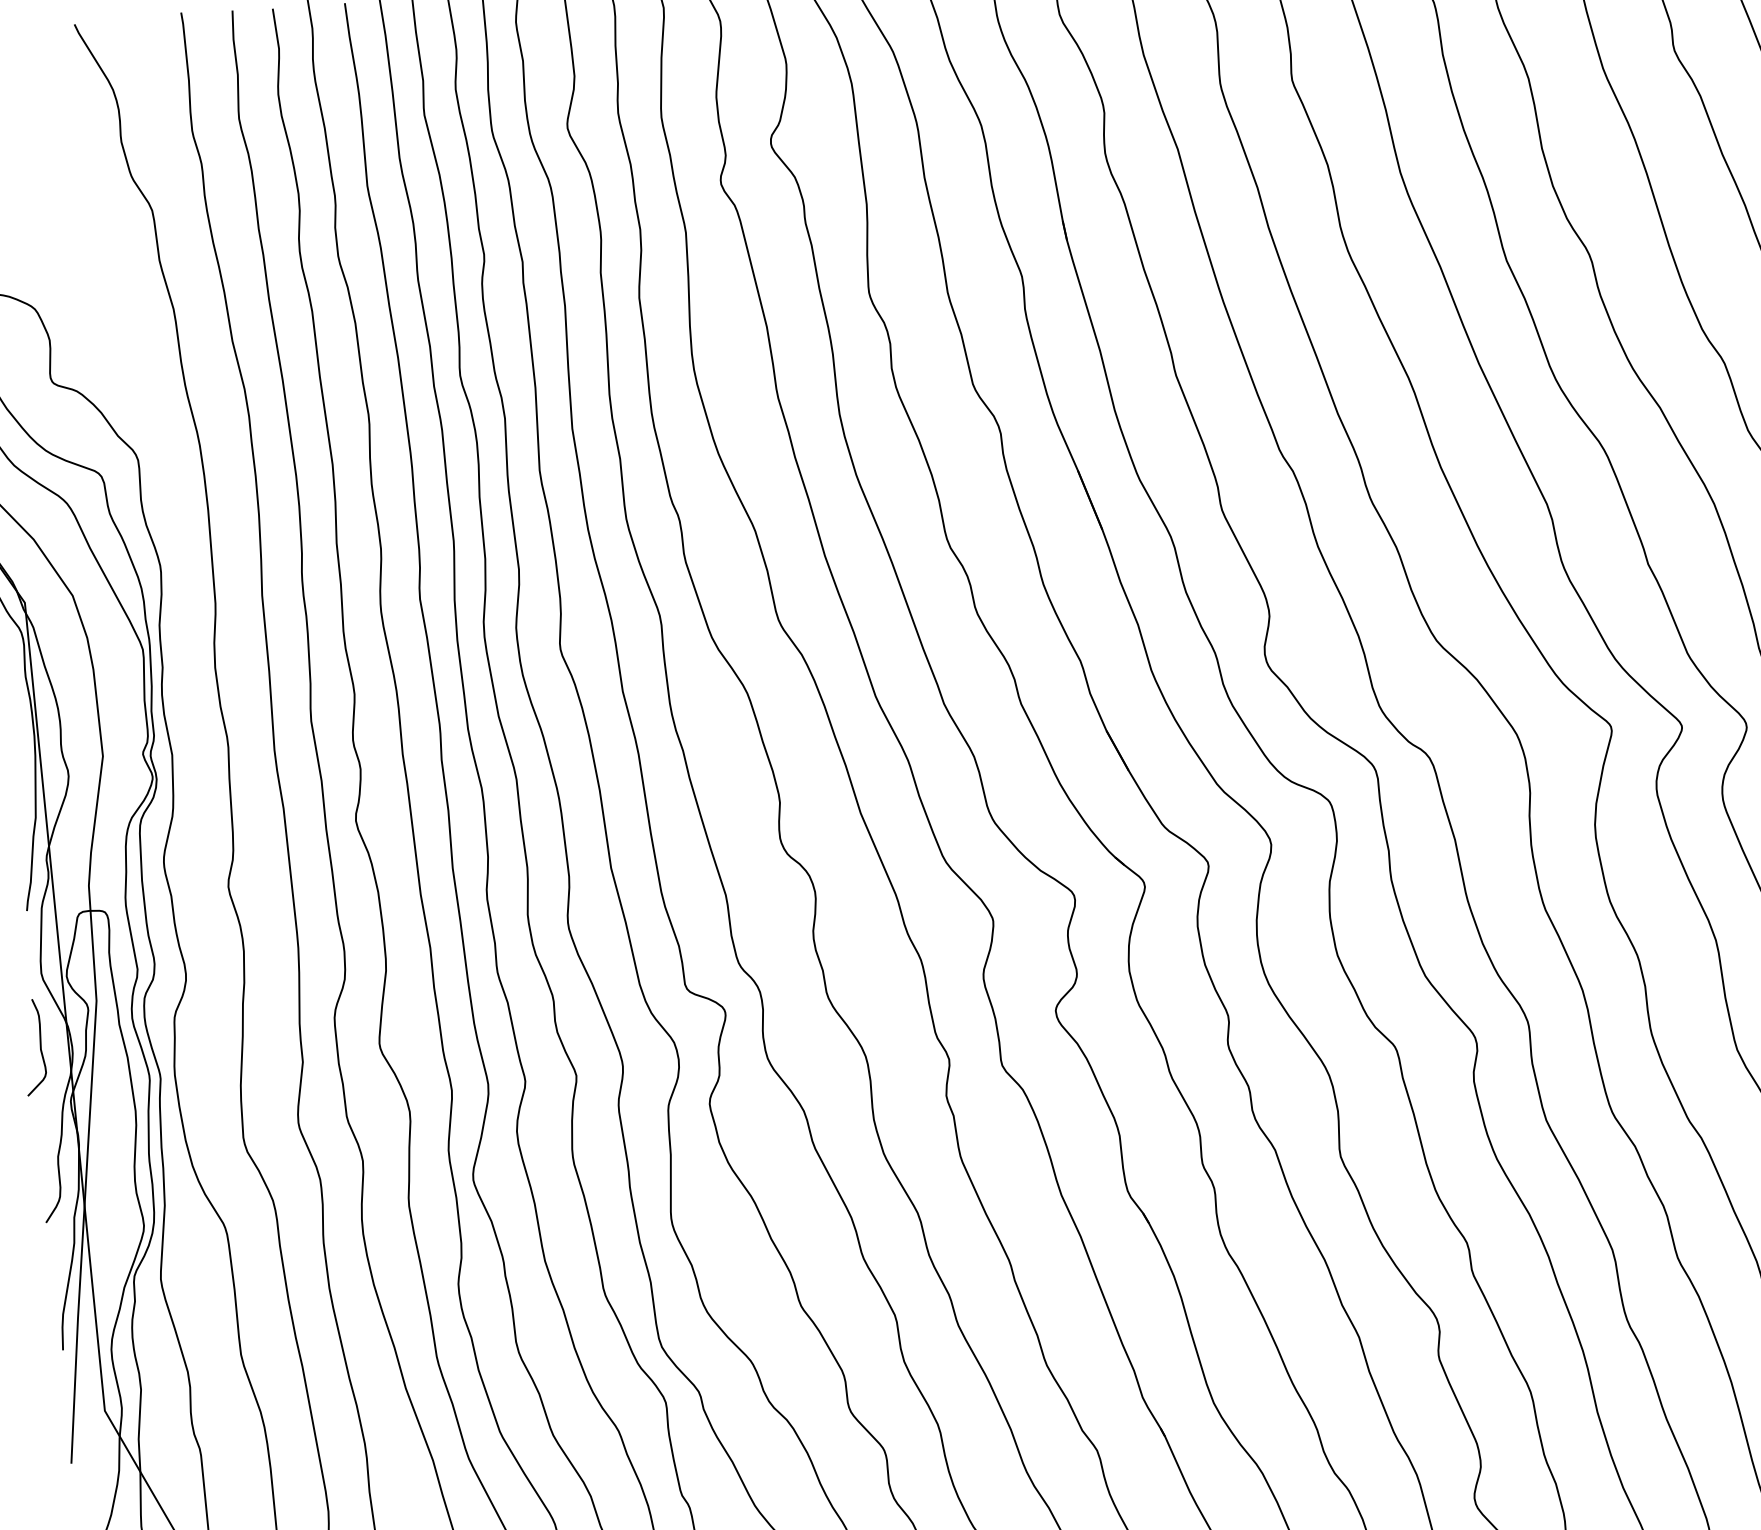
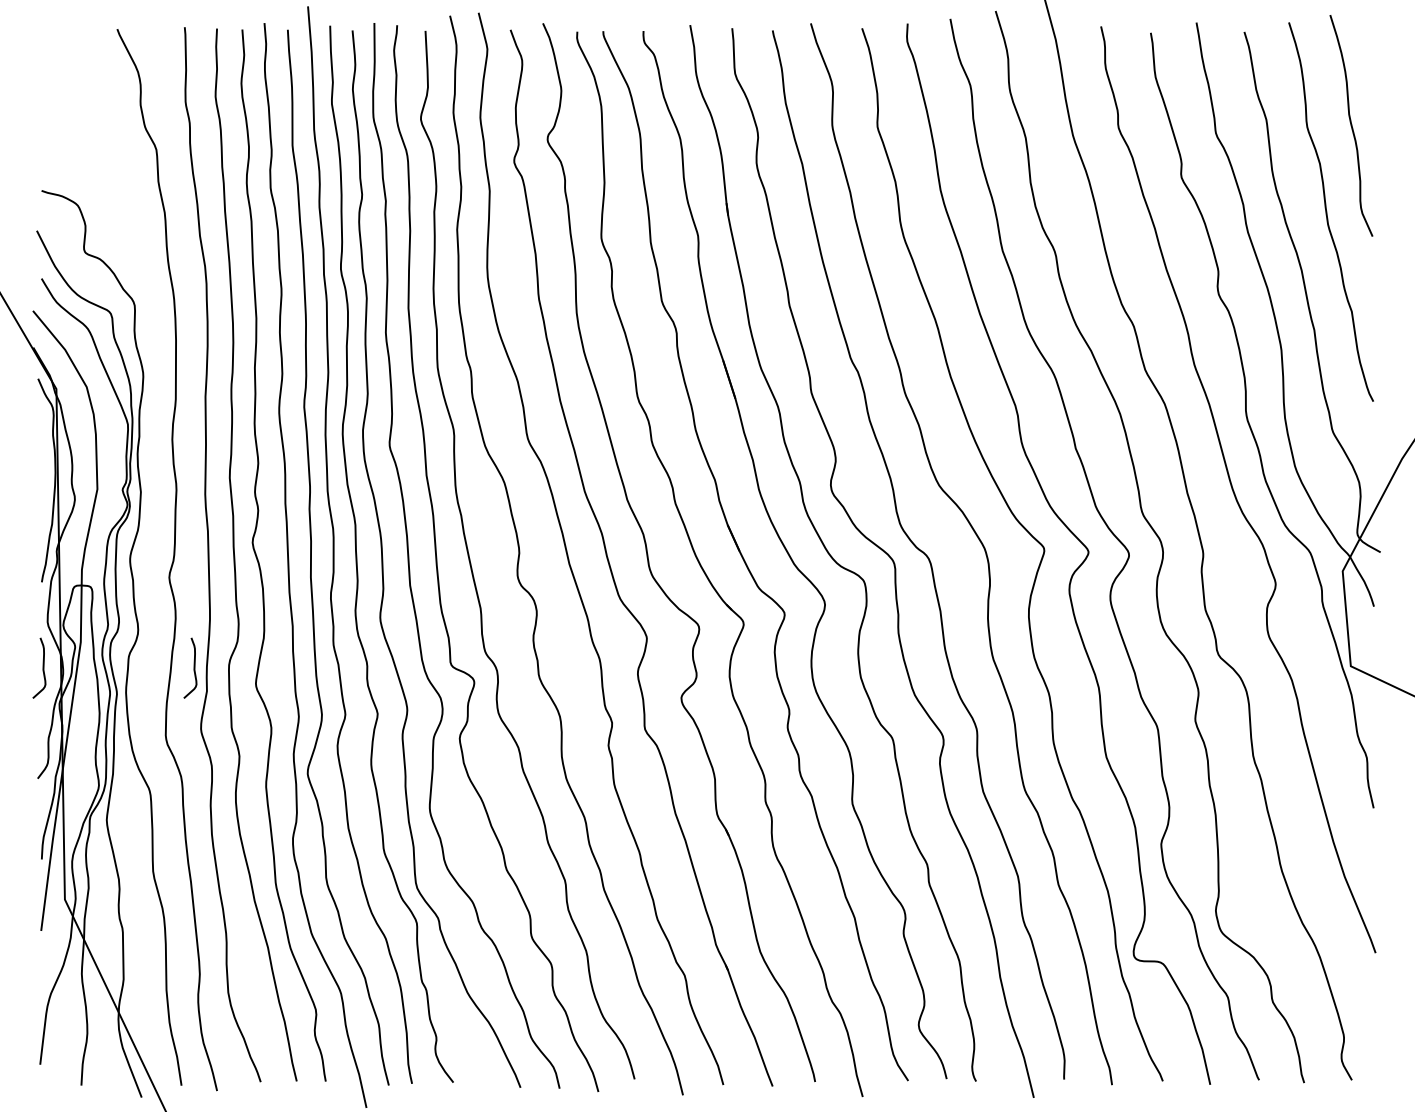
curve: (278, 1026) -> (193, 667), added

